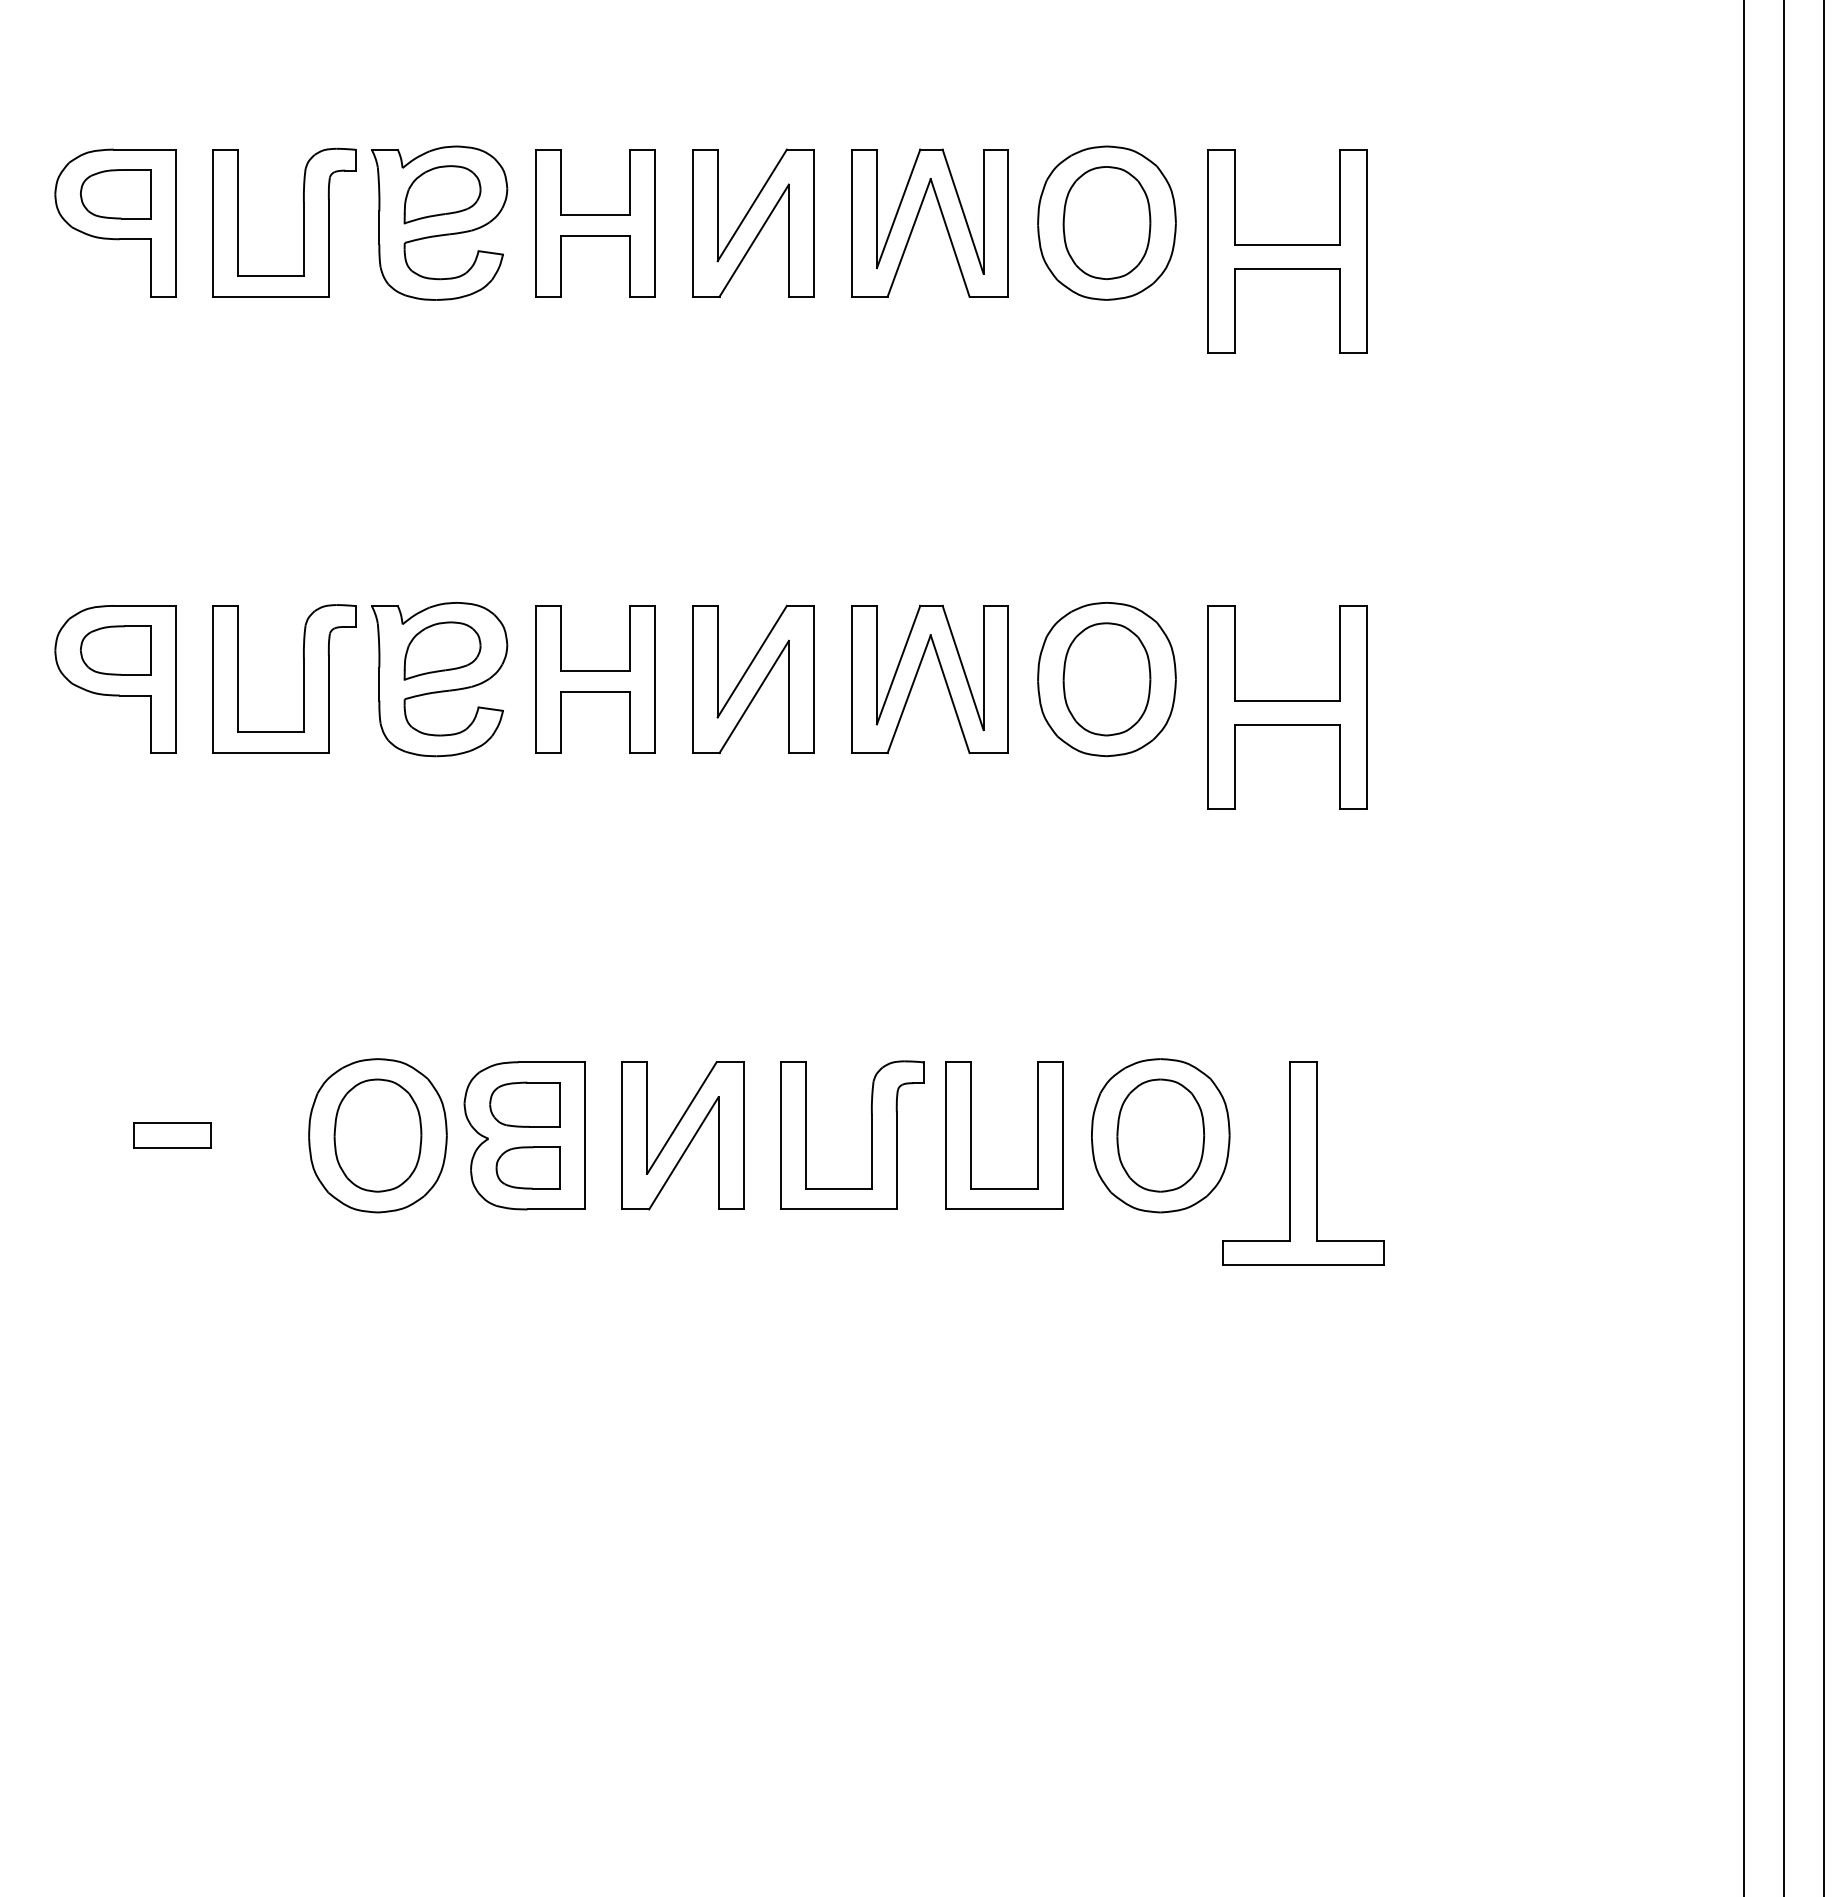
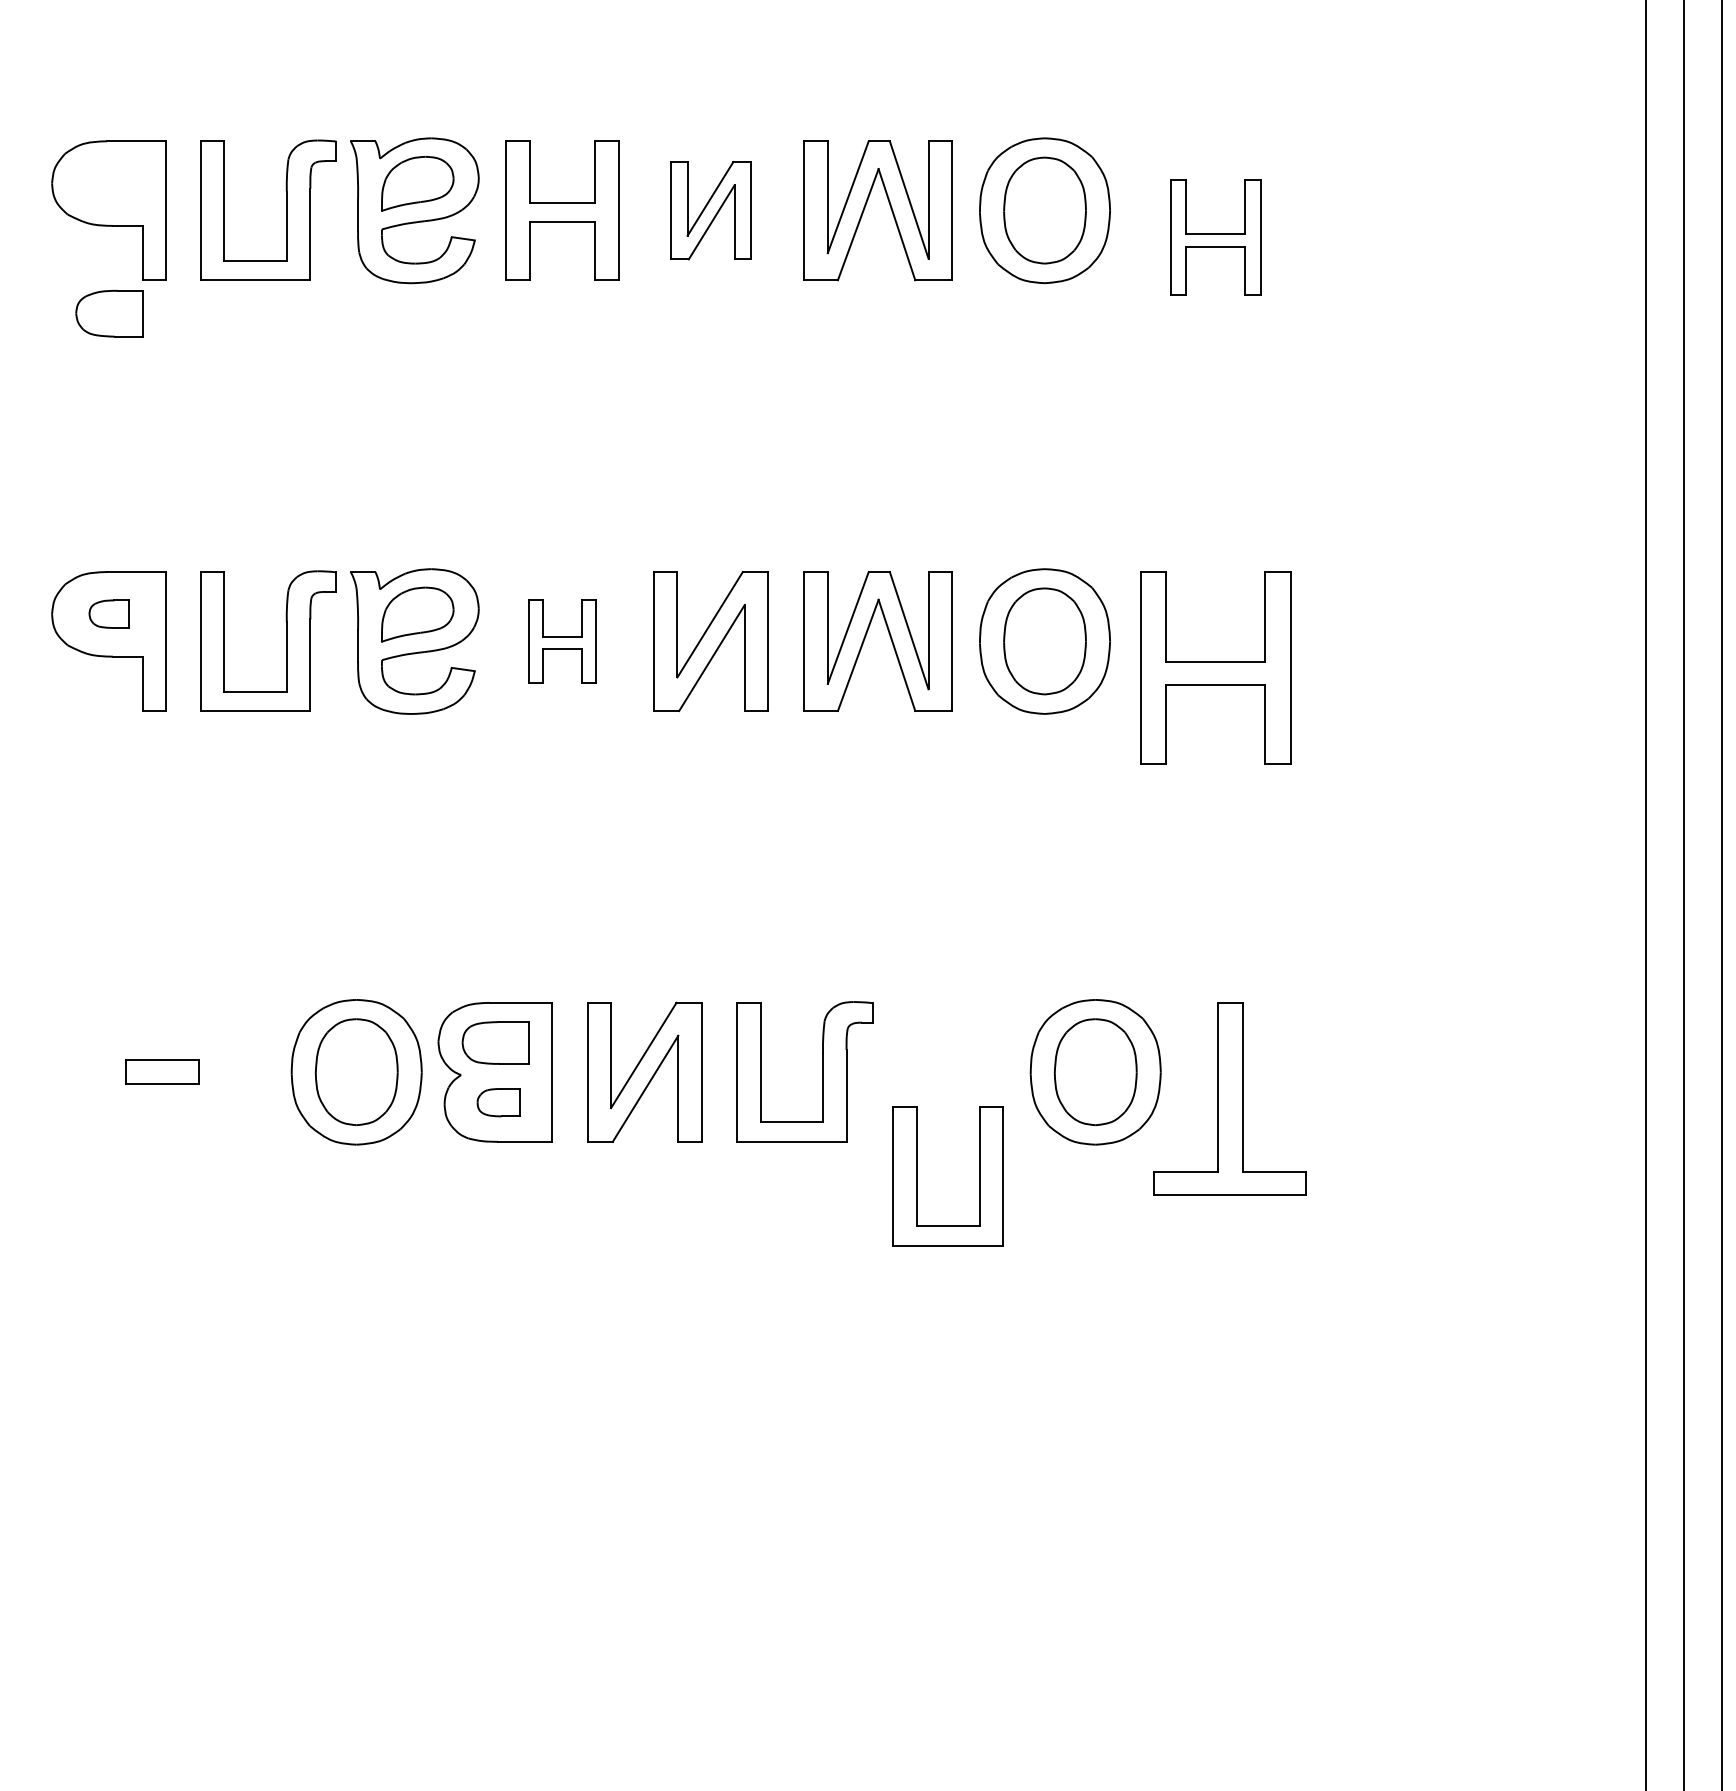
part: (115, 194) -> (108, 313), moved
part: (753, 222) -> (711, 210), size x0.7
part: (1287, 251) -> (1215, 237), size x0.6
part: (115, 650) -> (108, 614), size x0.6
part: (595, 679) -> (562, 641), size x0.6
part: (971, 1135) -> (917, 1175), moved
part: (527, 1167) -> (497, 1102), size x0.7

